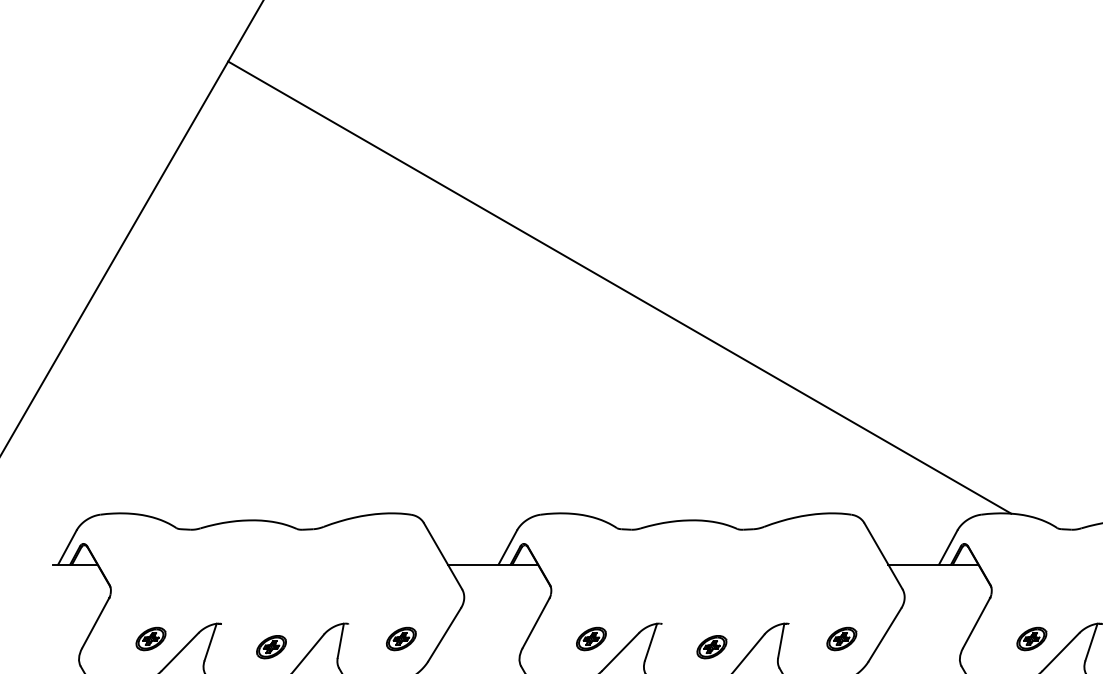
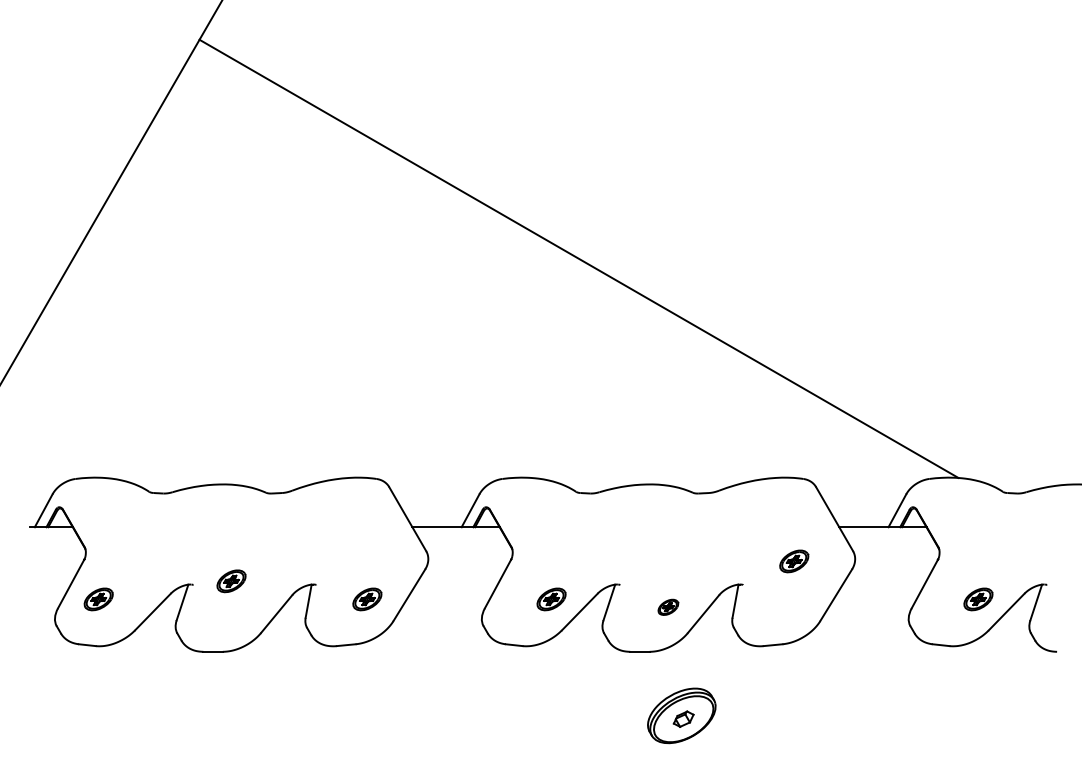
part: (150, 639) -> (98, 599), moved
part: (842, 639) -> (794, 561), moved
part: (271, 647) -> (231, 581), moved
part: (712, 647) -> (668, 607), size x0.7

